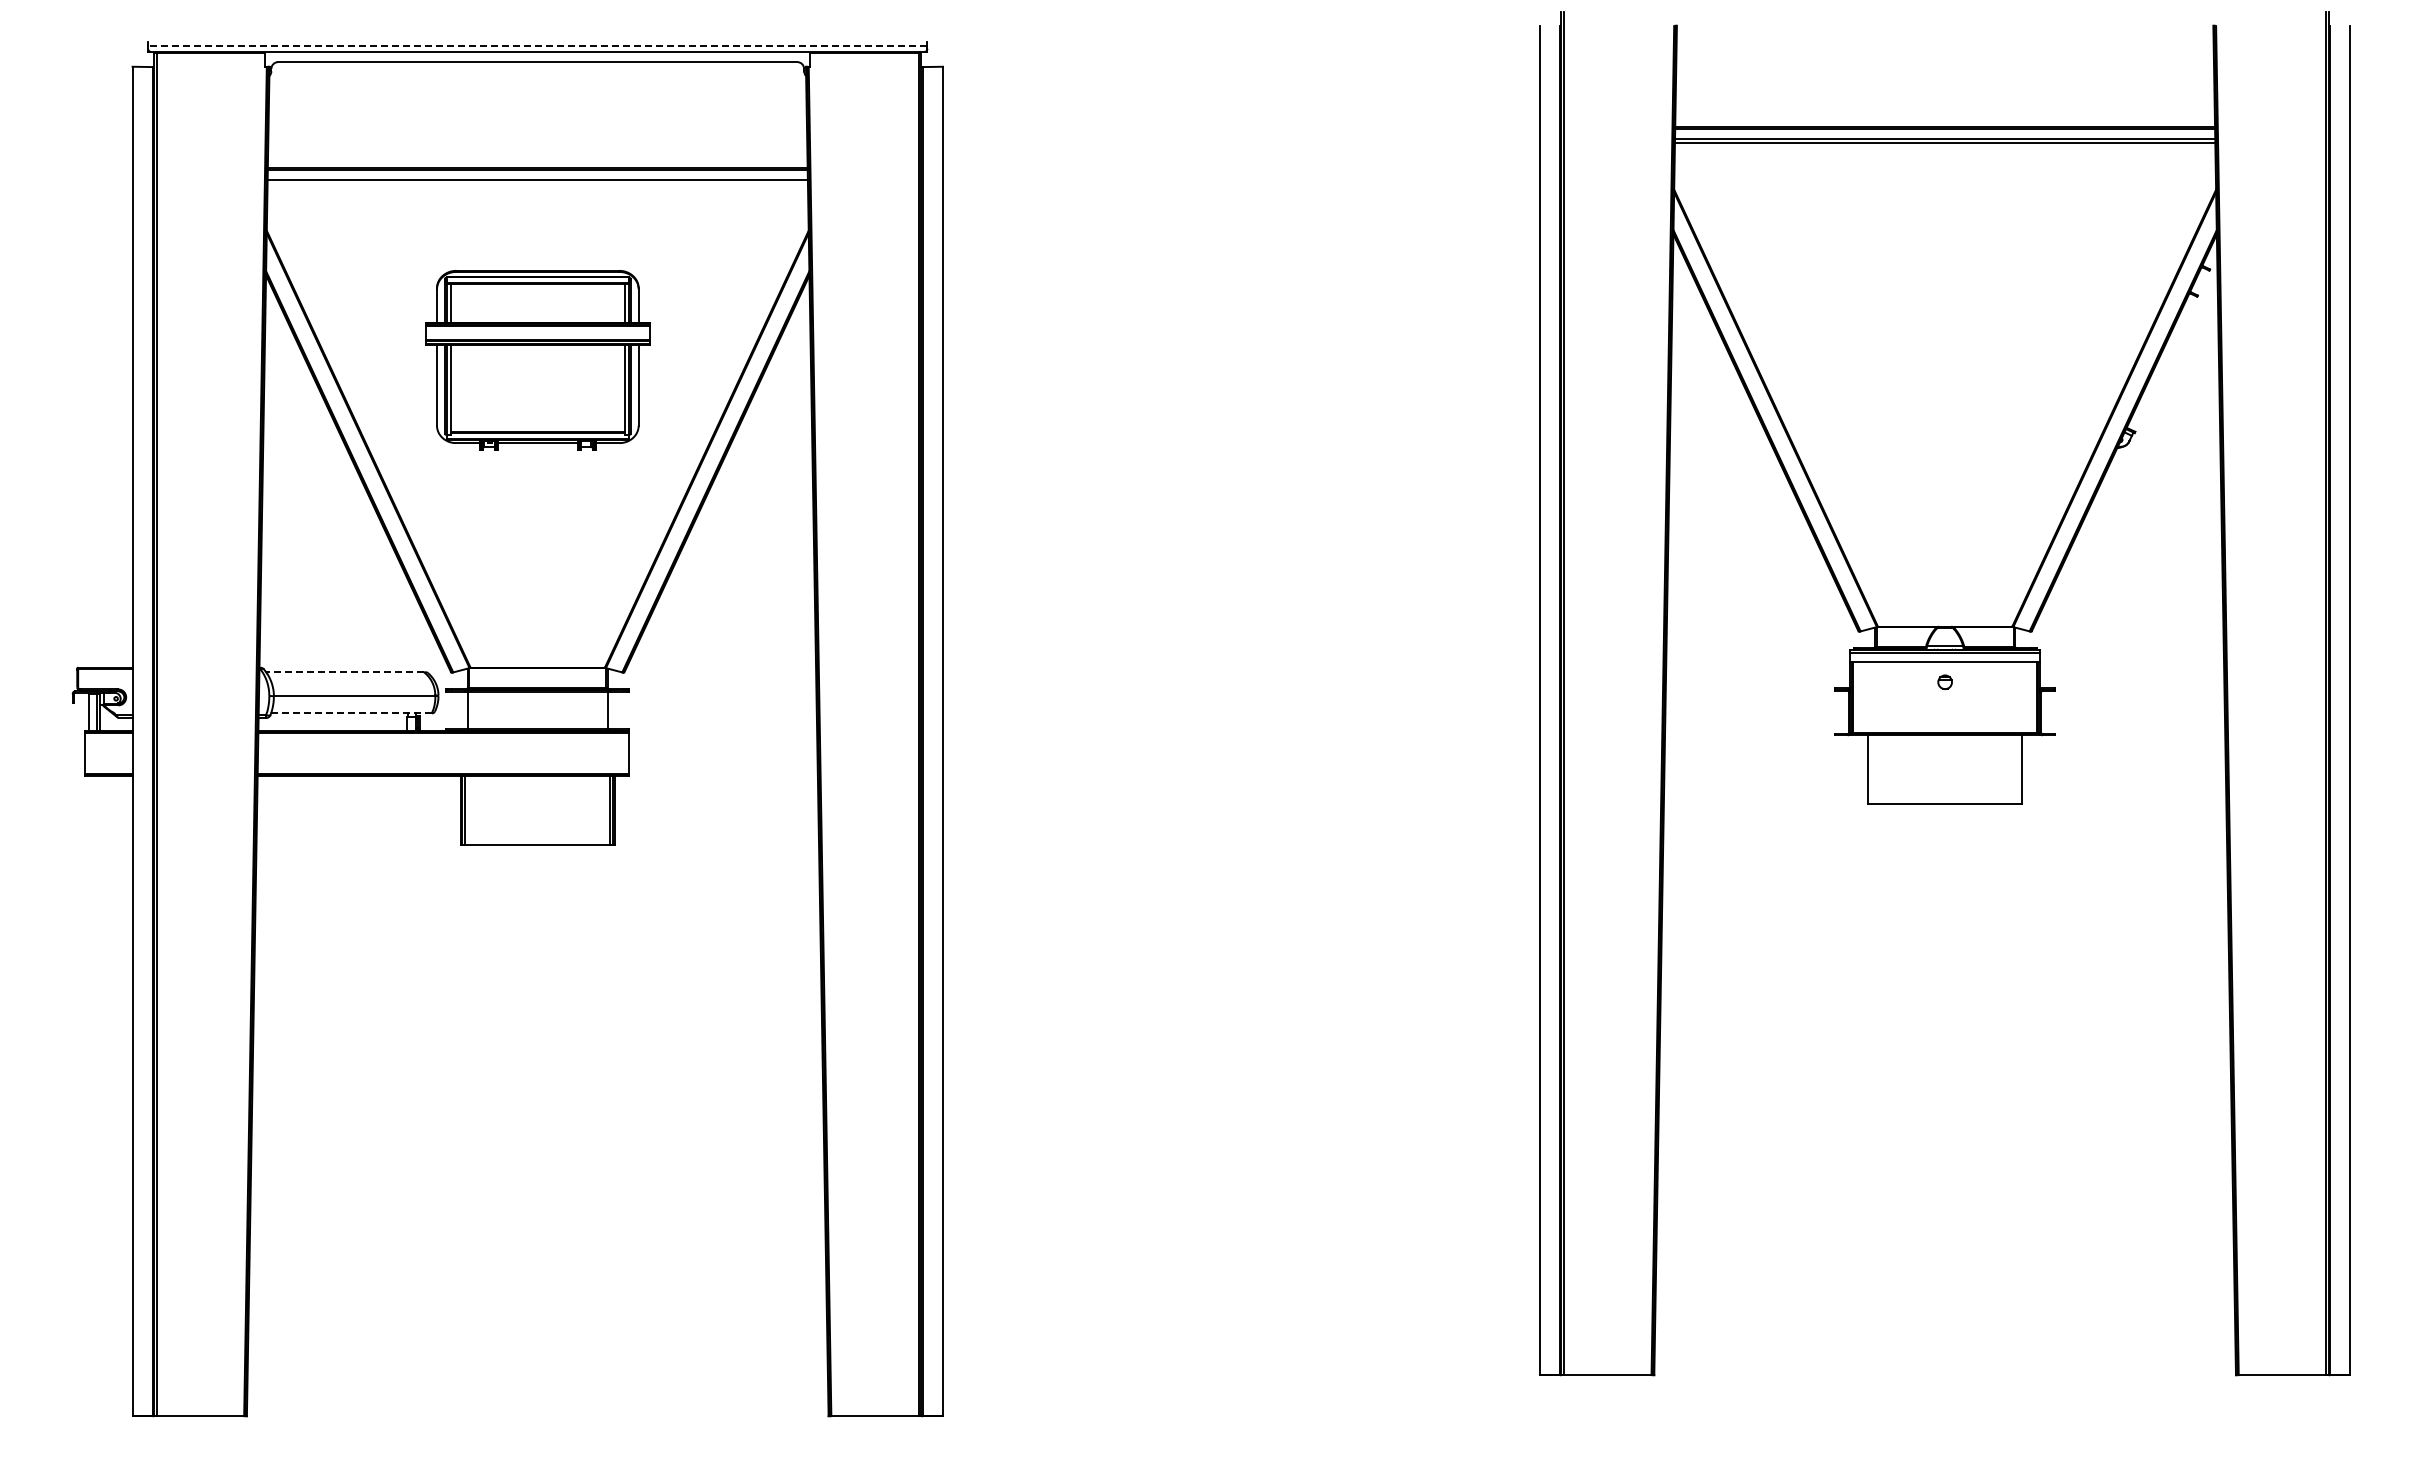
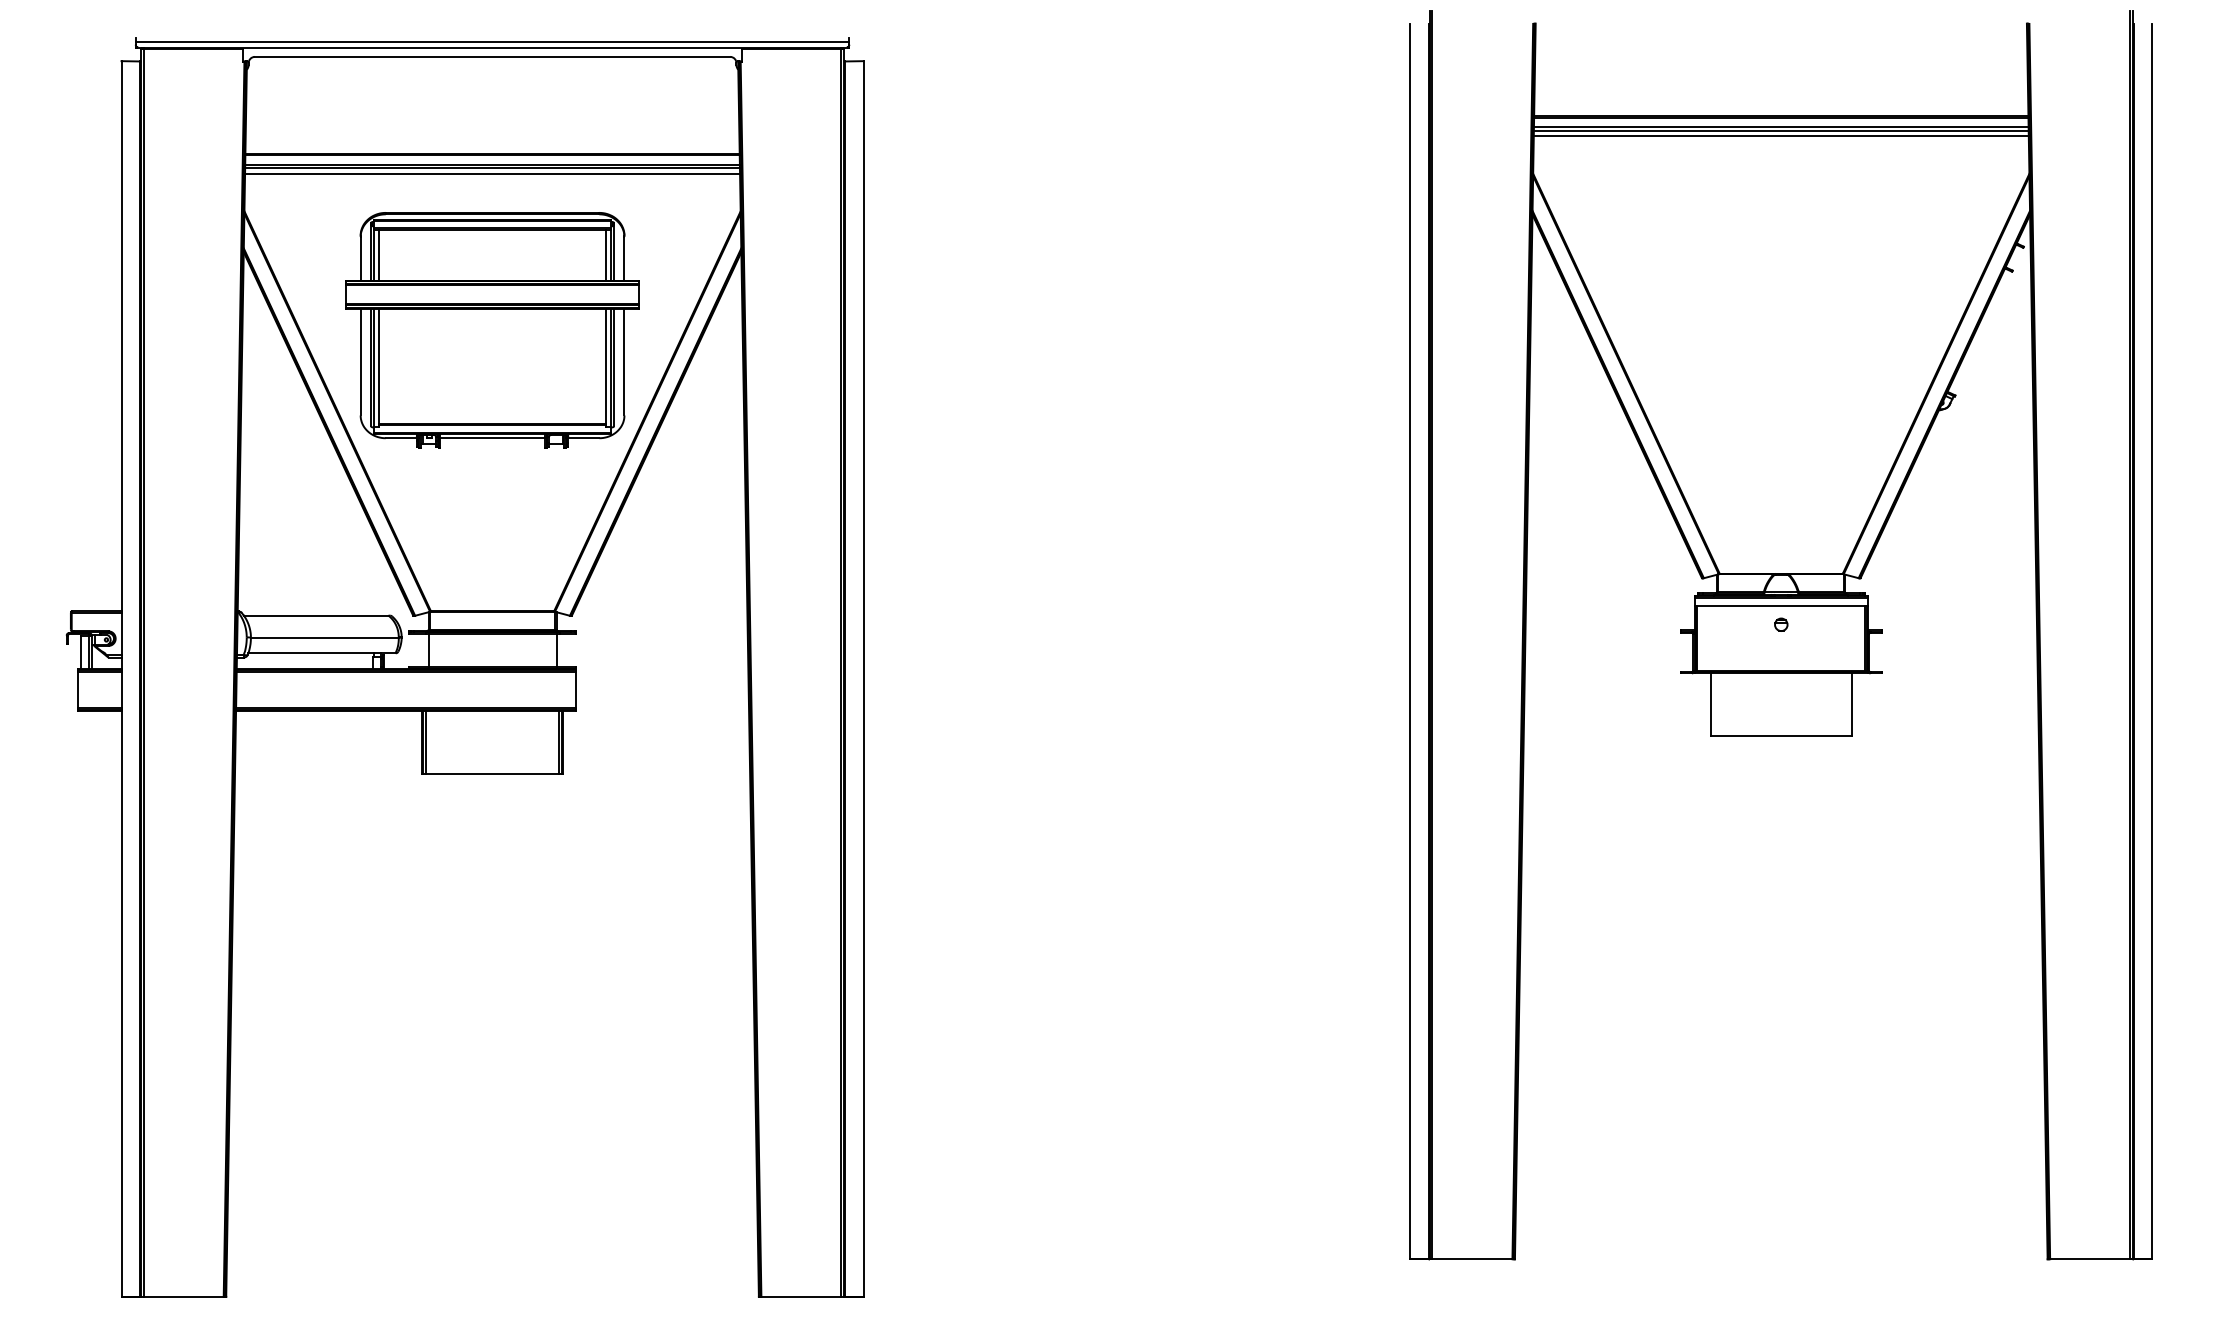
line: (537, 45) -> (492, 41), dashed -> solid
line: (1944, 148) -> (1780, 136), added
line: (537, 183) -> (492, 168), added
line: (537, 189) -> (492, 173), added
part: (537, 360) -> (492, 330), size x1.43
line: (345, 672) -> (316, 615), dashed -> solid
line: (350, 713) -> (321, 653), dashed -> solid

